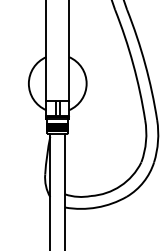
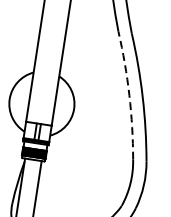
arc: (133, 64) -> (129, 95), solid -> dashed

